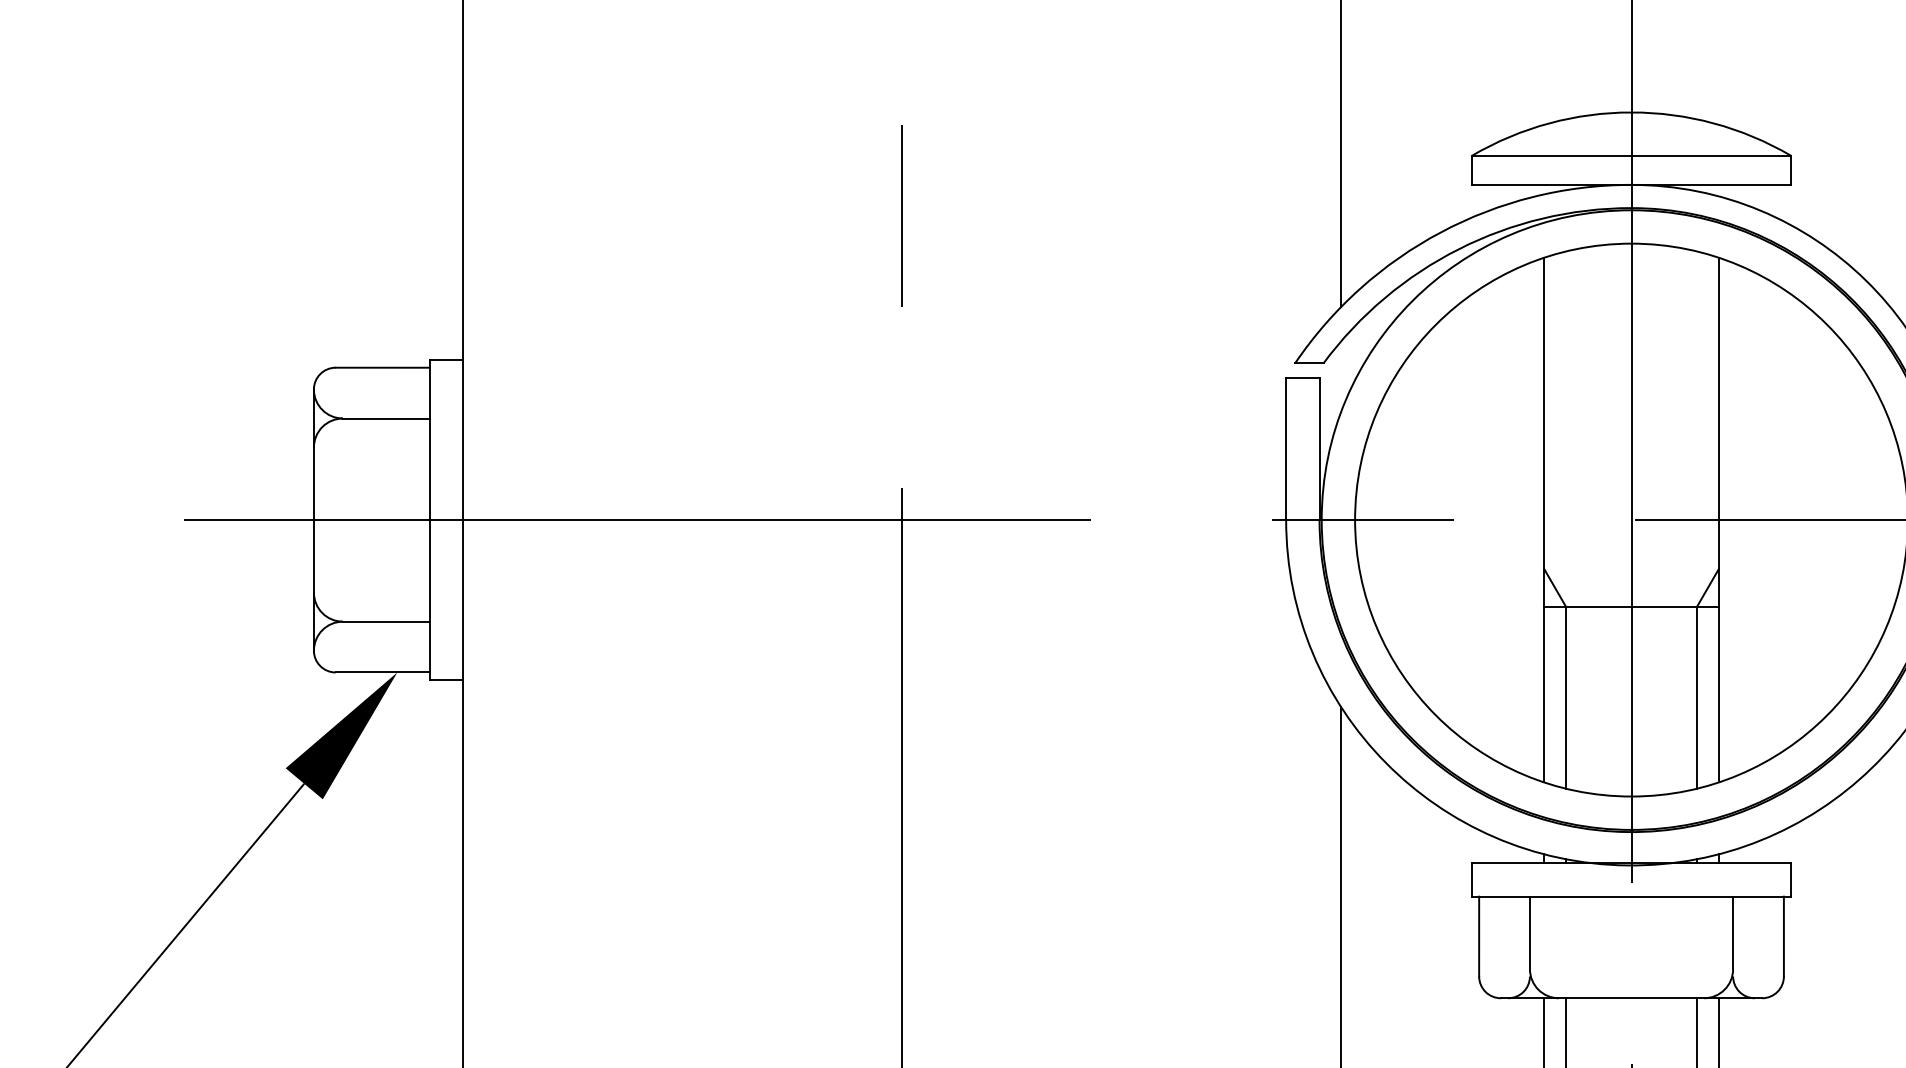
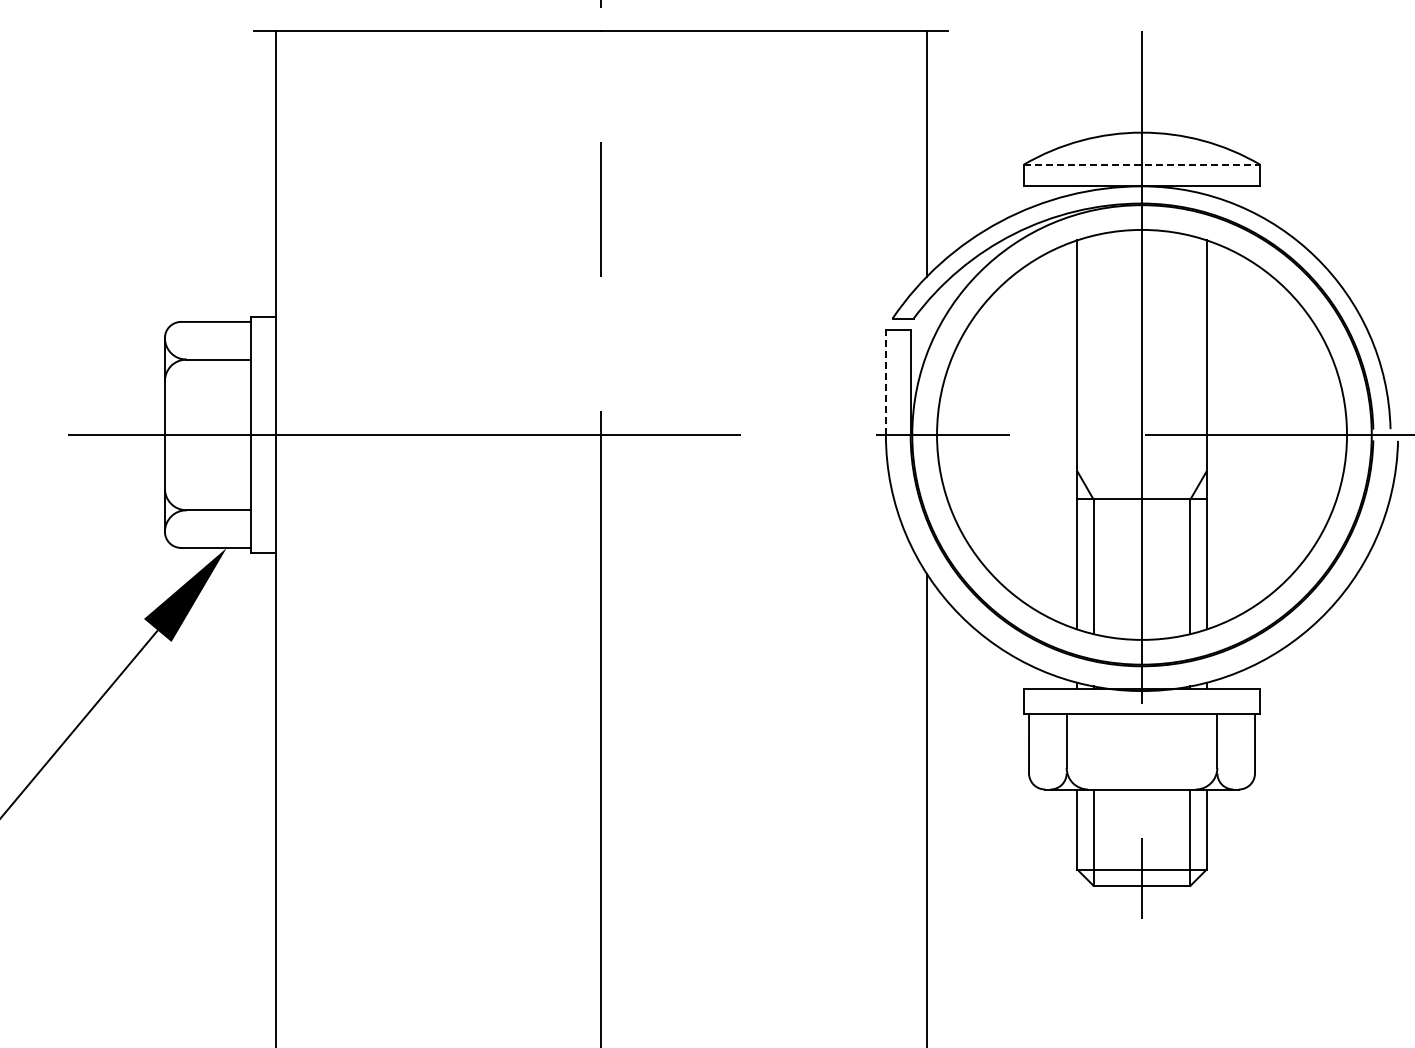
line: (1632, 155) -> (1142, 164), solid -> dashed
line: (1285, 449) -> (885, 382), solid -> dashed

